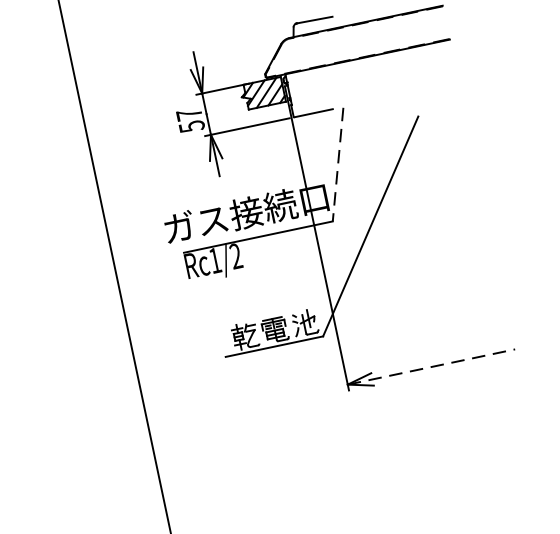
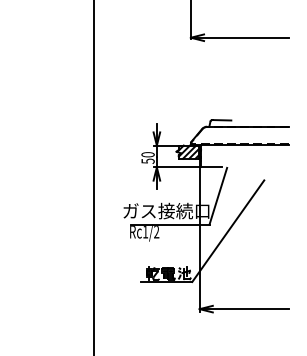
text: (188, 114) -> (147, 154), 57 -> 50
line: (338, 165) -> (218, 196), dashed -> solid
line: (432, 367) -> (244, 309), dashed -> solid

